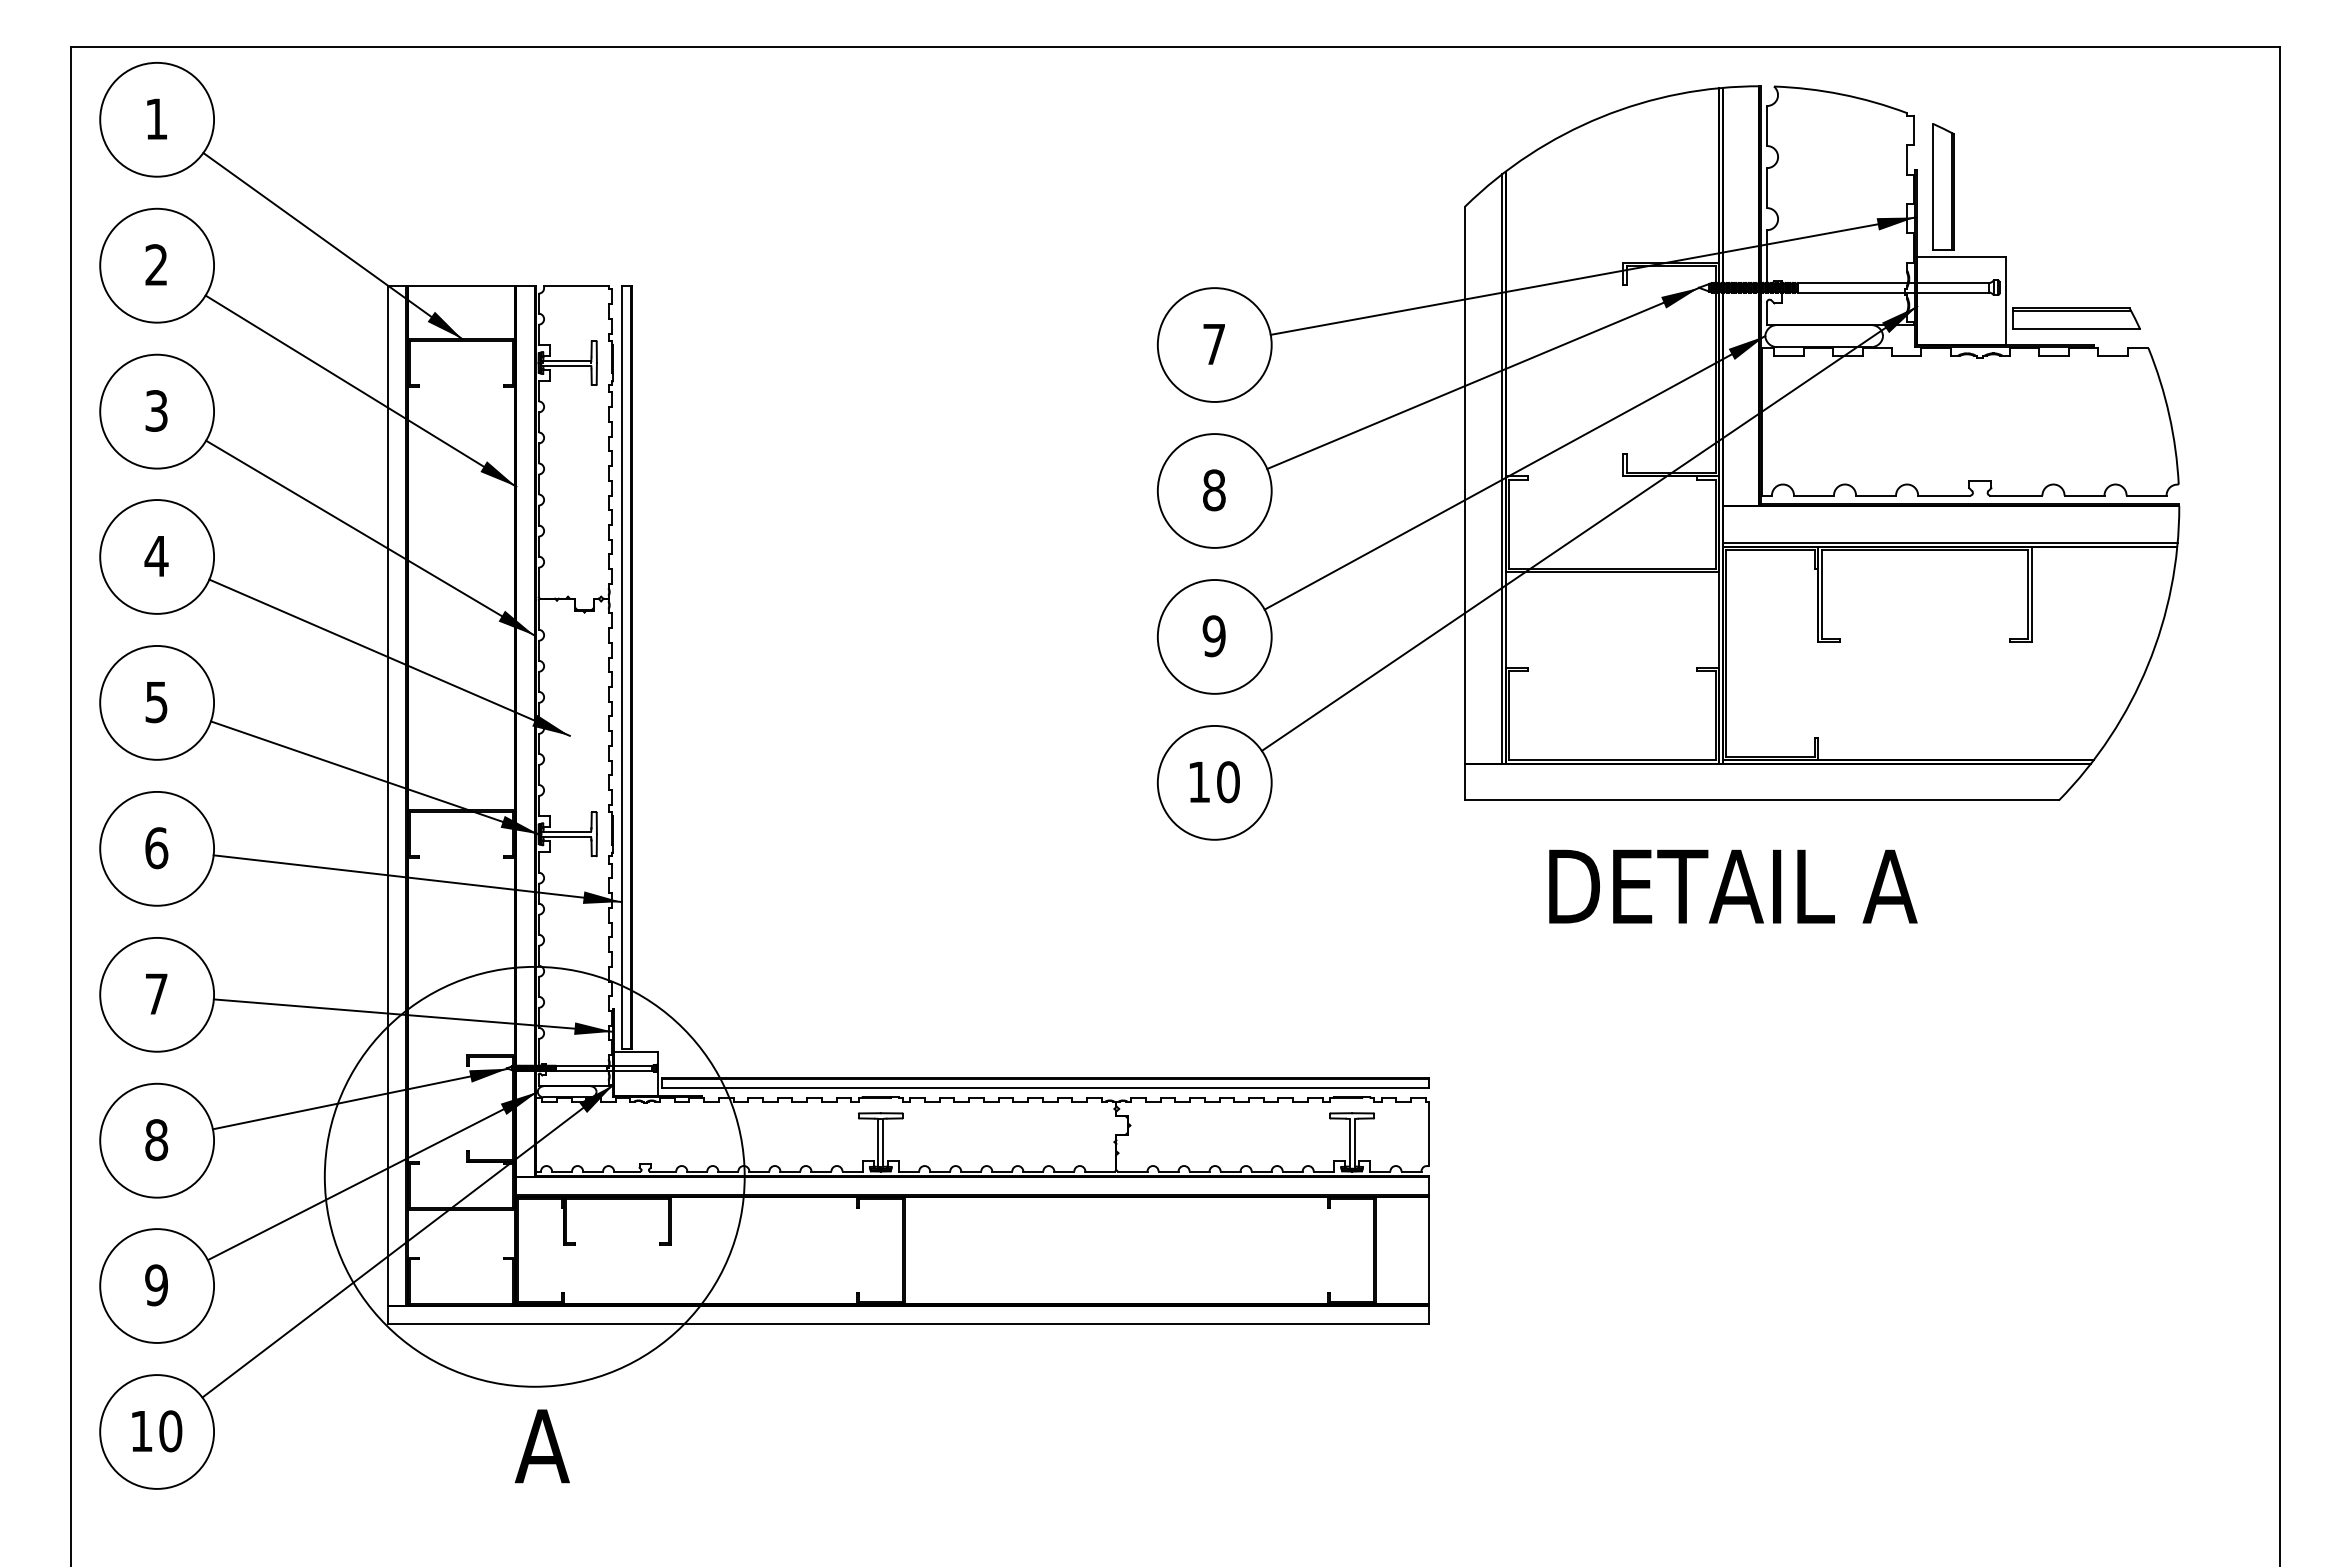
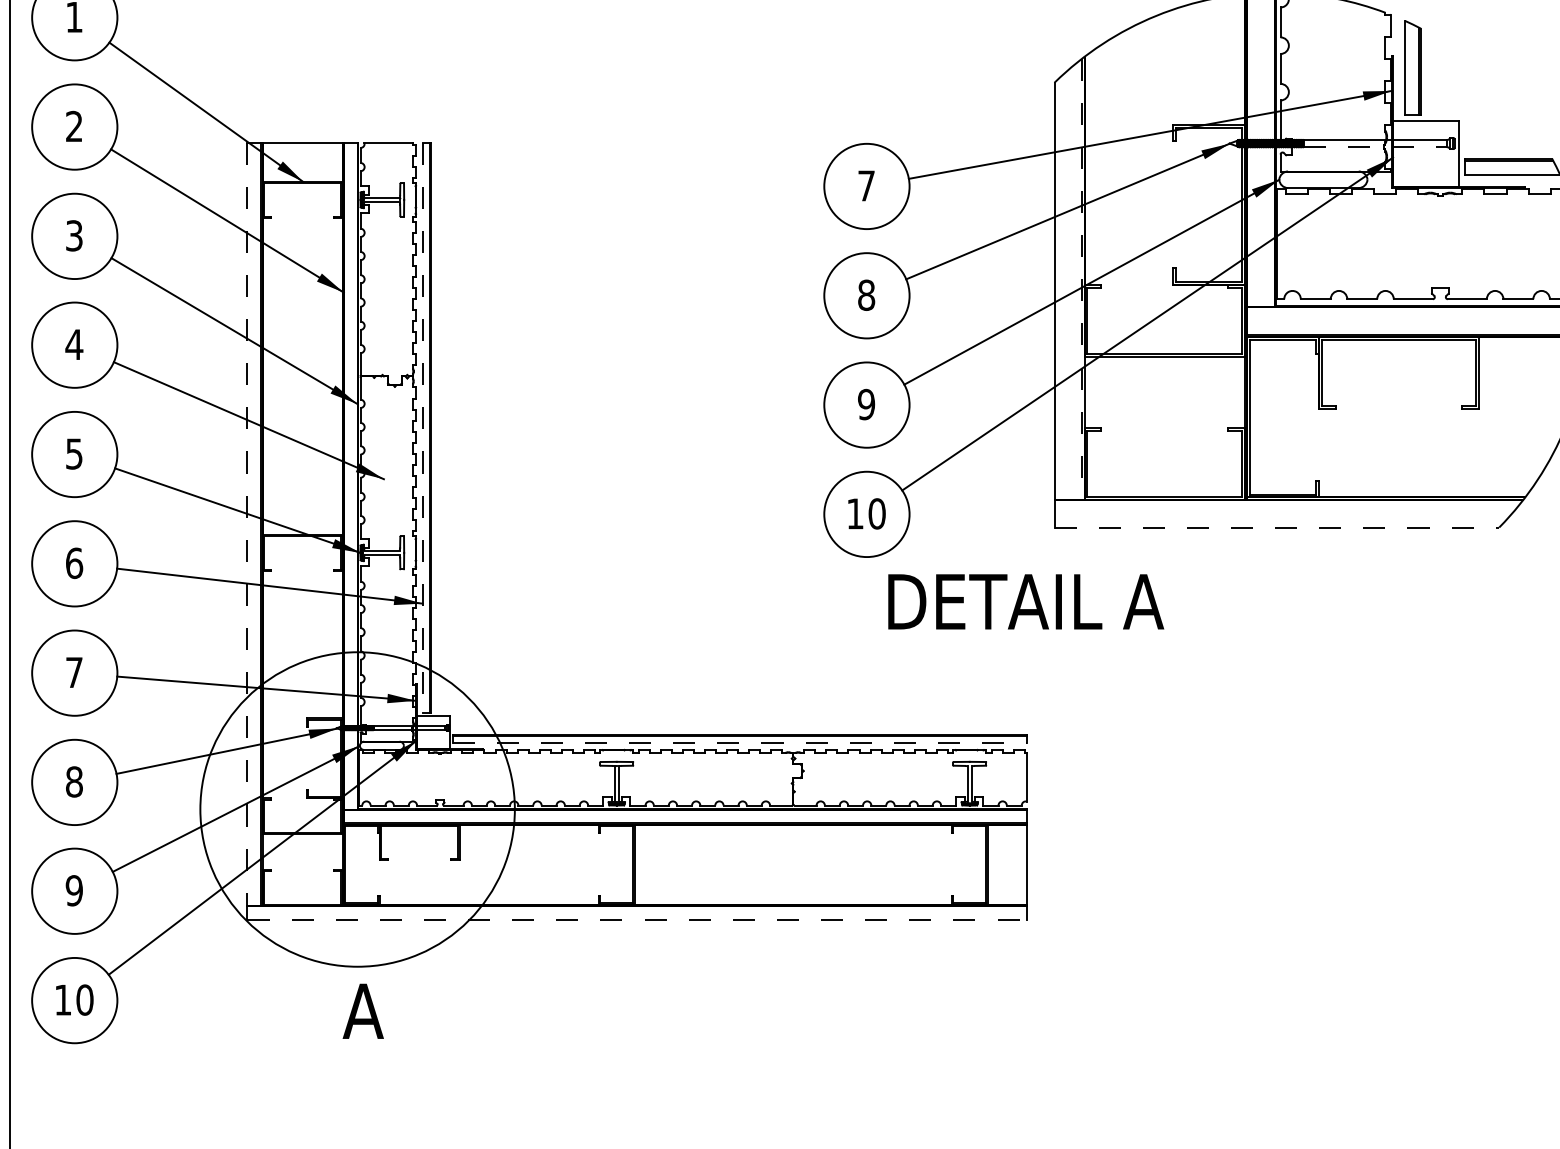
line: (1893, 292) -> (1375, 147), solid -> dashed
line: (1501, 469) -> (1081, 279), solid -> dashed
line: (621, 668) -> (422, 428), solid -> dashed
line: (387, 796) -> (247, 524), solid -> dashed
line: (1762, 800) -> (1277, 527), solid -> dashed
text: (1733, 886) -> (1026, 601), moved
line: (1045, 1088) -> (740, 743), solid -> dashed
line: (908, 1323) -> (637, 919), solid -> dashed

